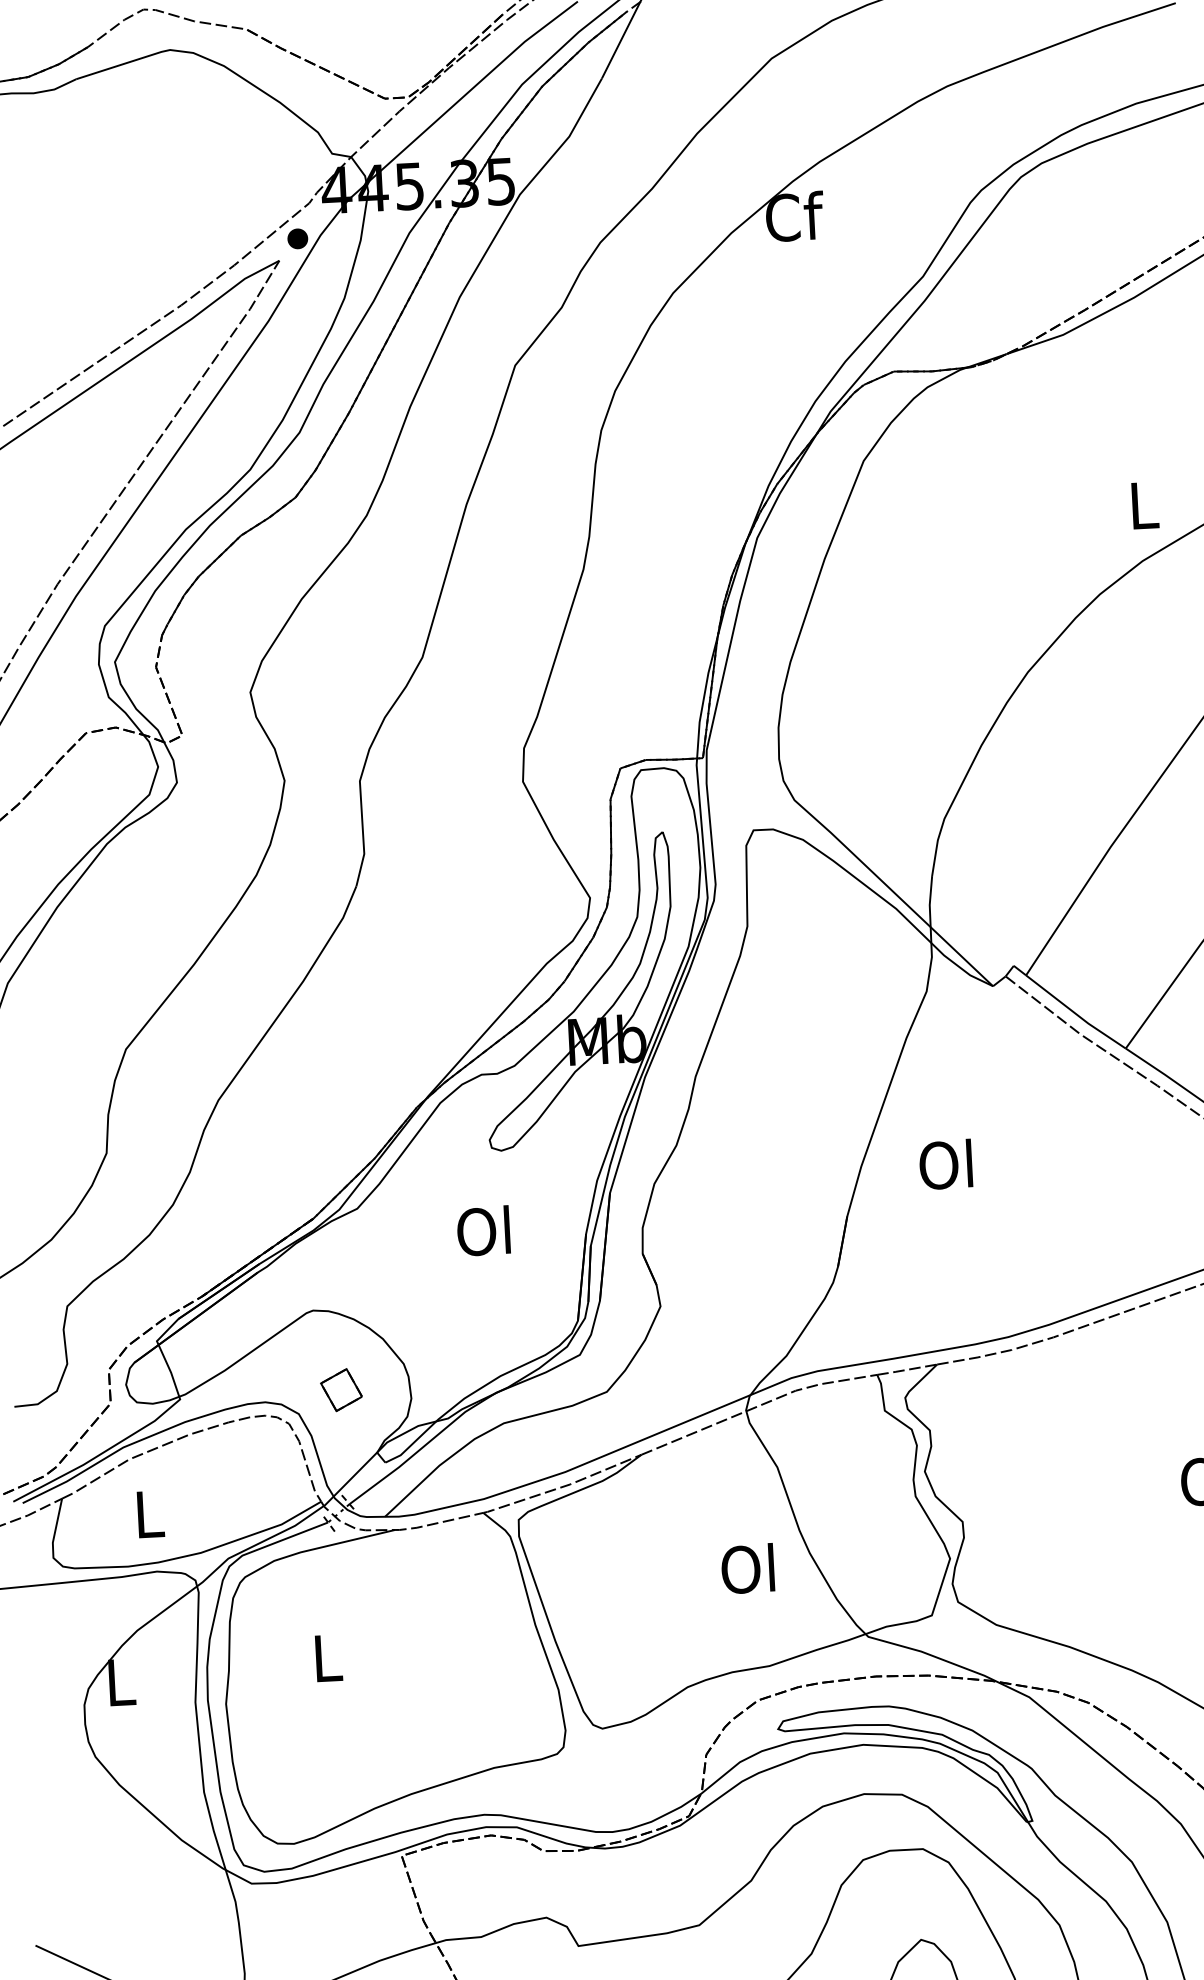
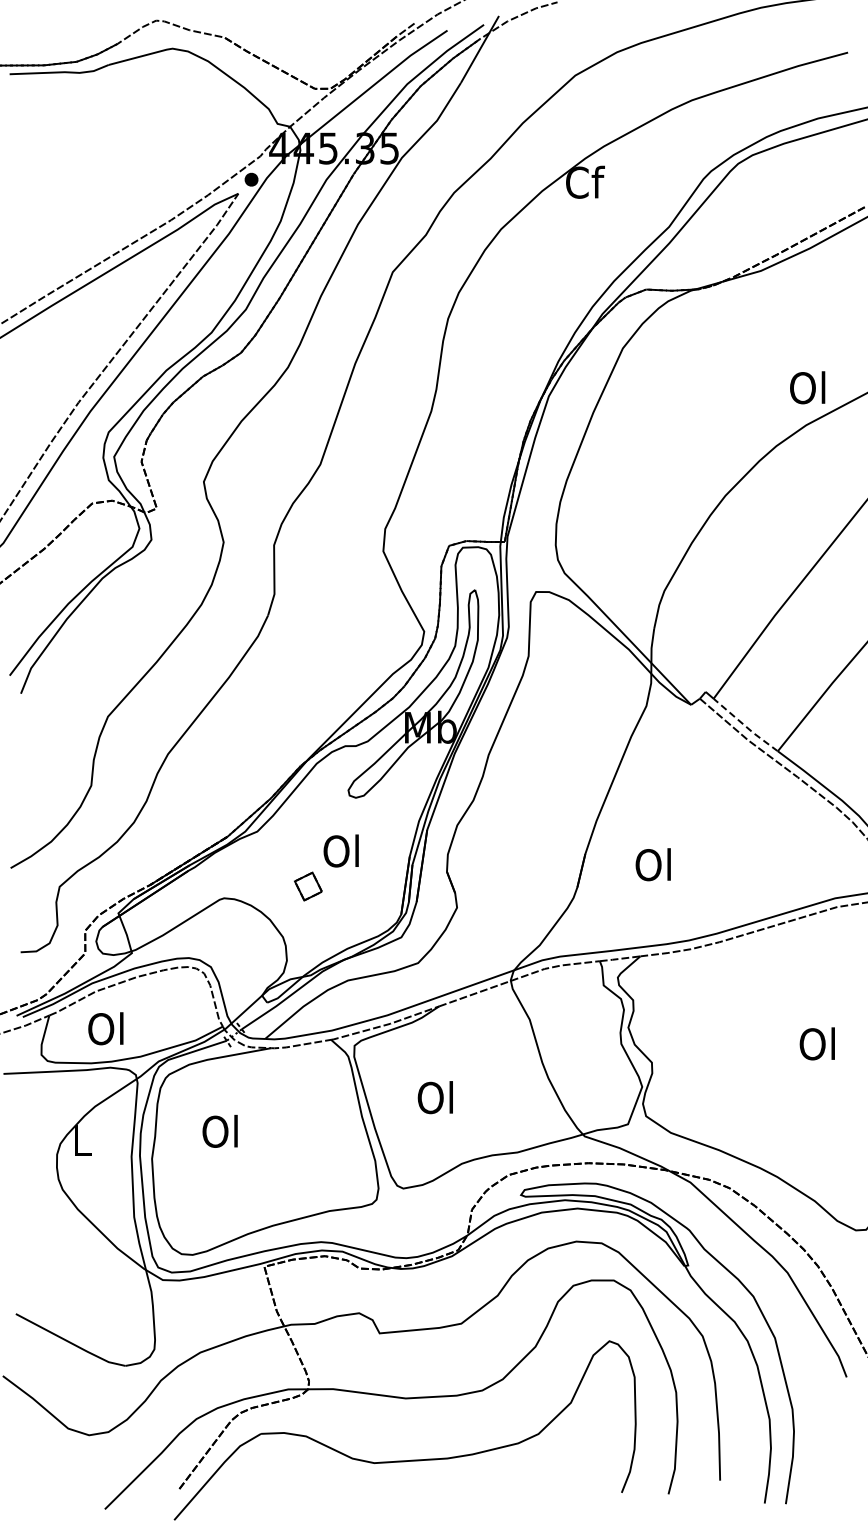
text: (1141, 504) -> (807, 387), L -> Ol
line: (1077, 1014) -> (746, 726), solid -> dashed
text: (944, 1164) -> (652, 864), moved
part: (341, 1389) -> (308, 886), moved
text: (146, 1513) -> (105, 1028), L -> Ol
text: (746, 1568) -> (434, 1097), moved
text: (324, 1656) -> (219, 1130), L -> Ol

